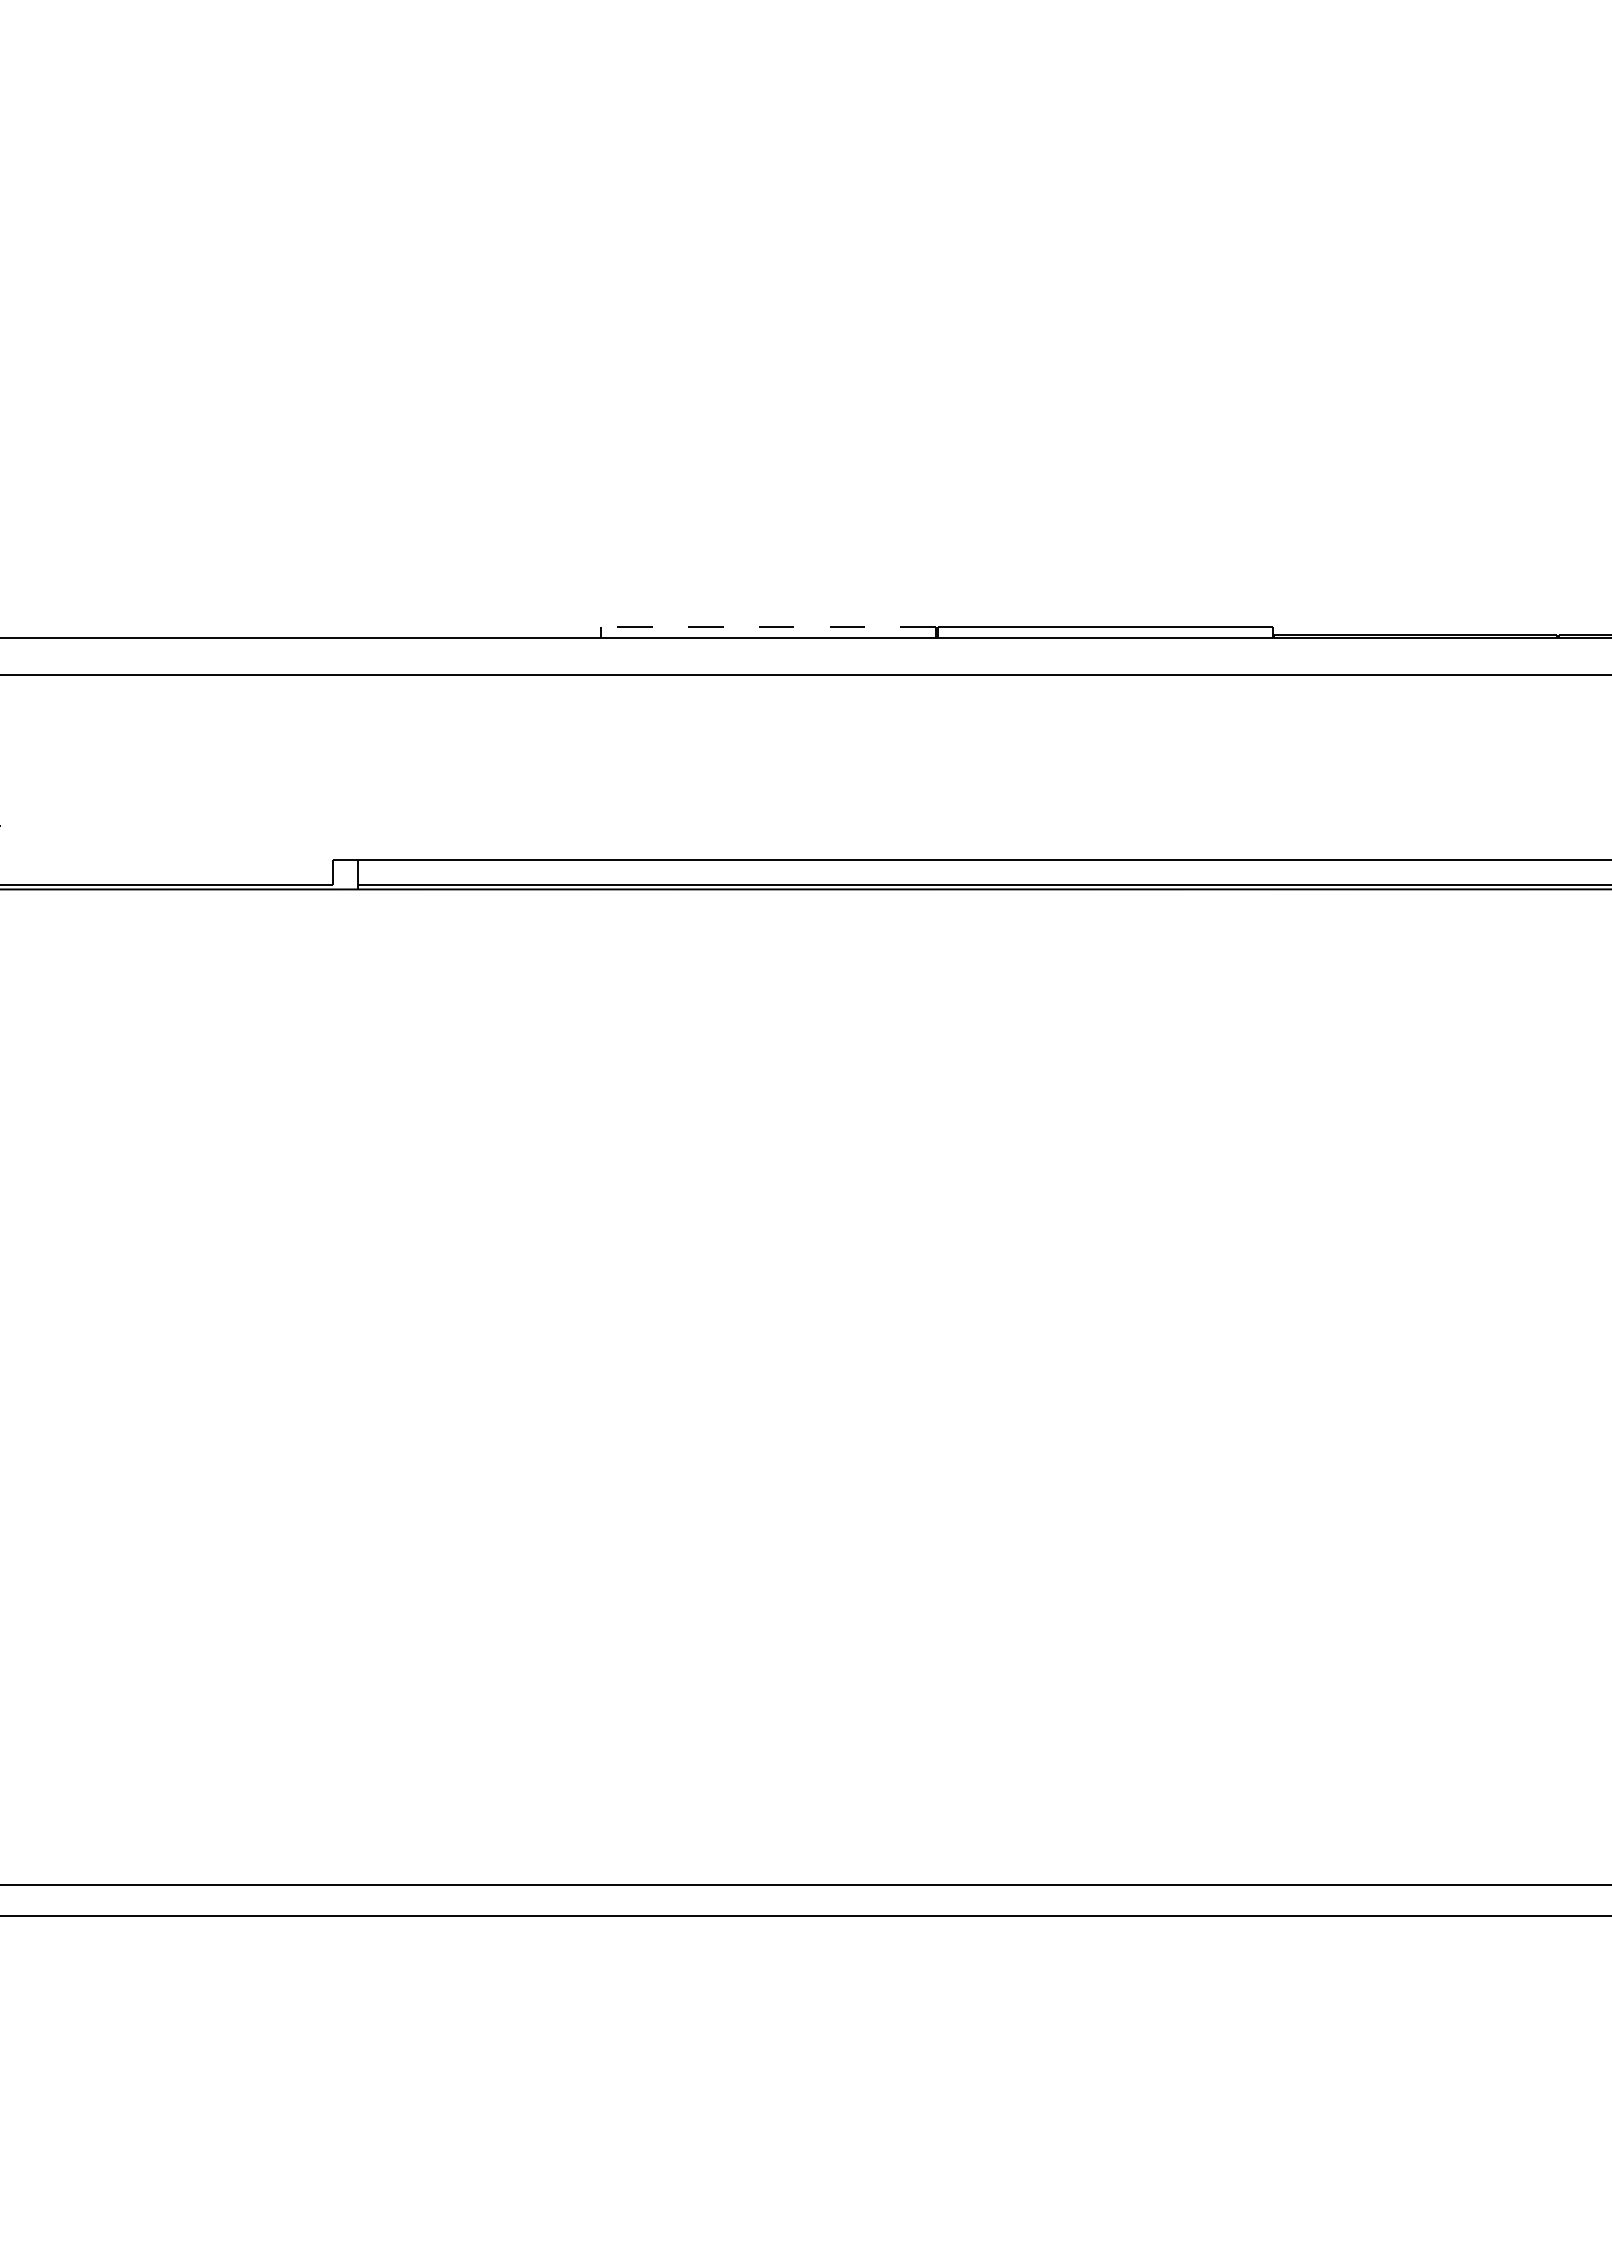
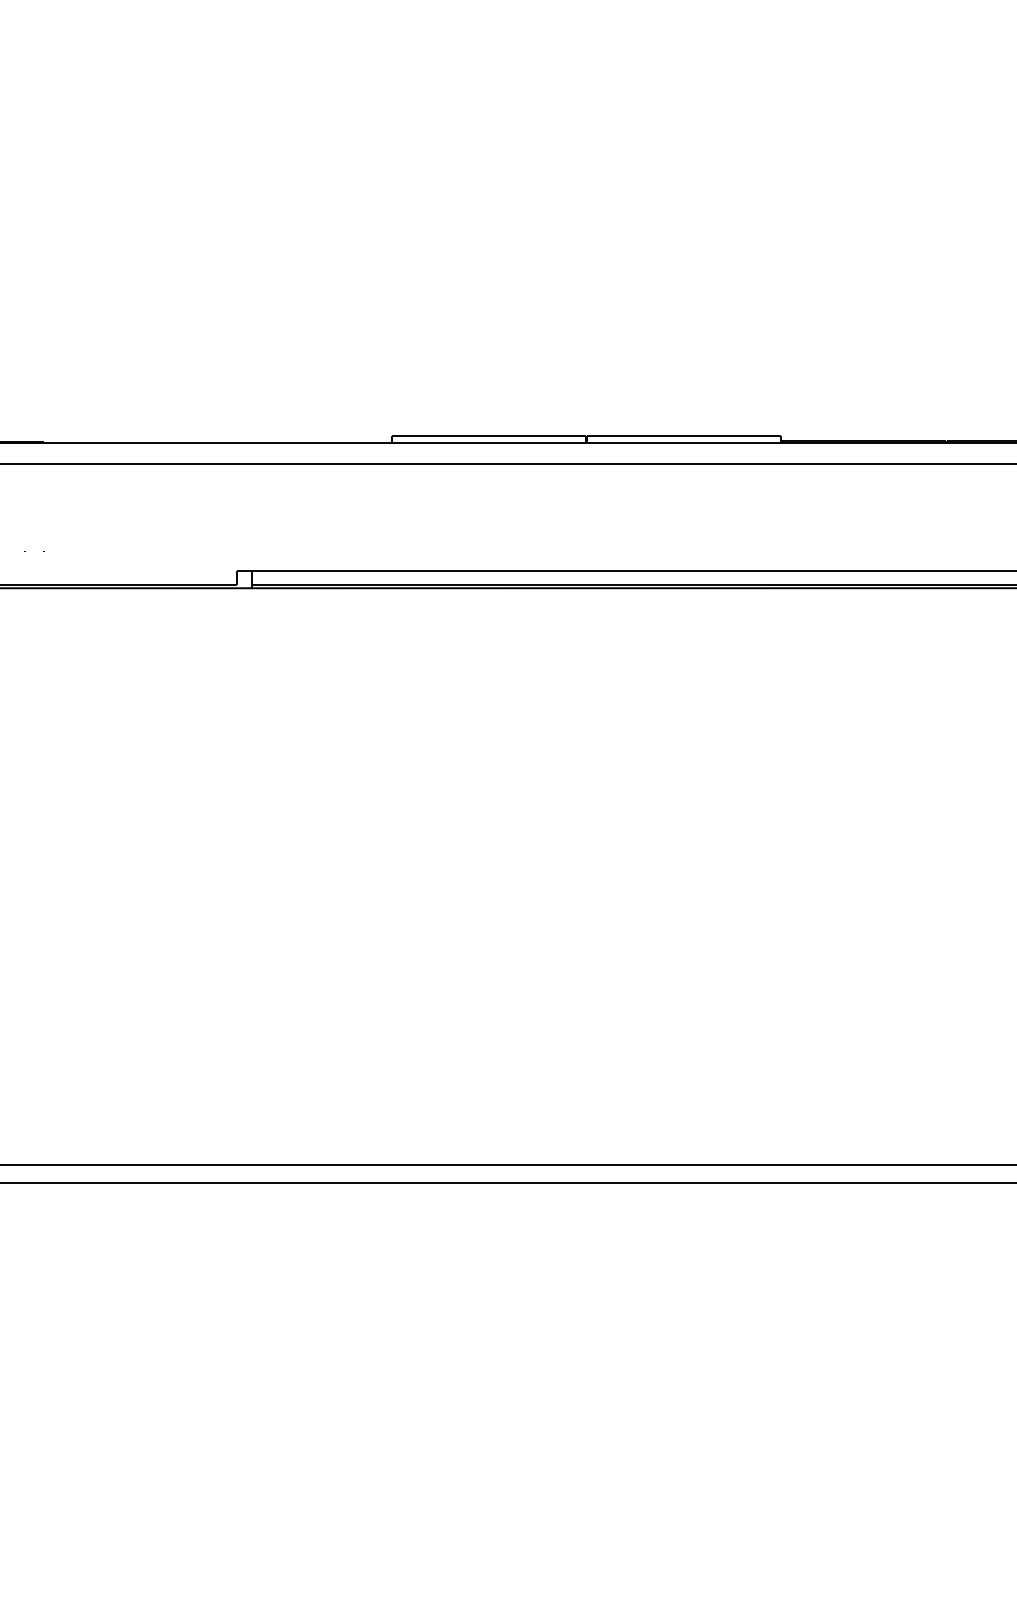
line: (767, 627) -> (488, 436), dashed -> solid

